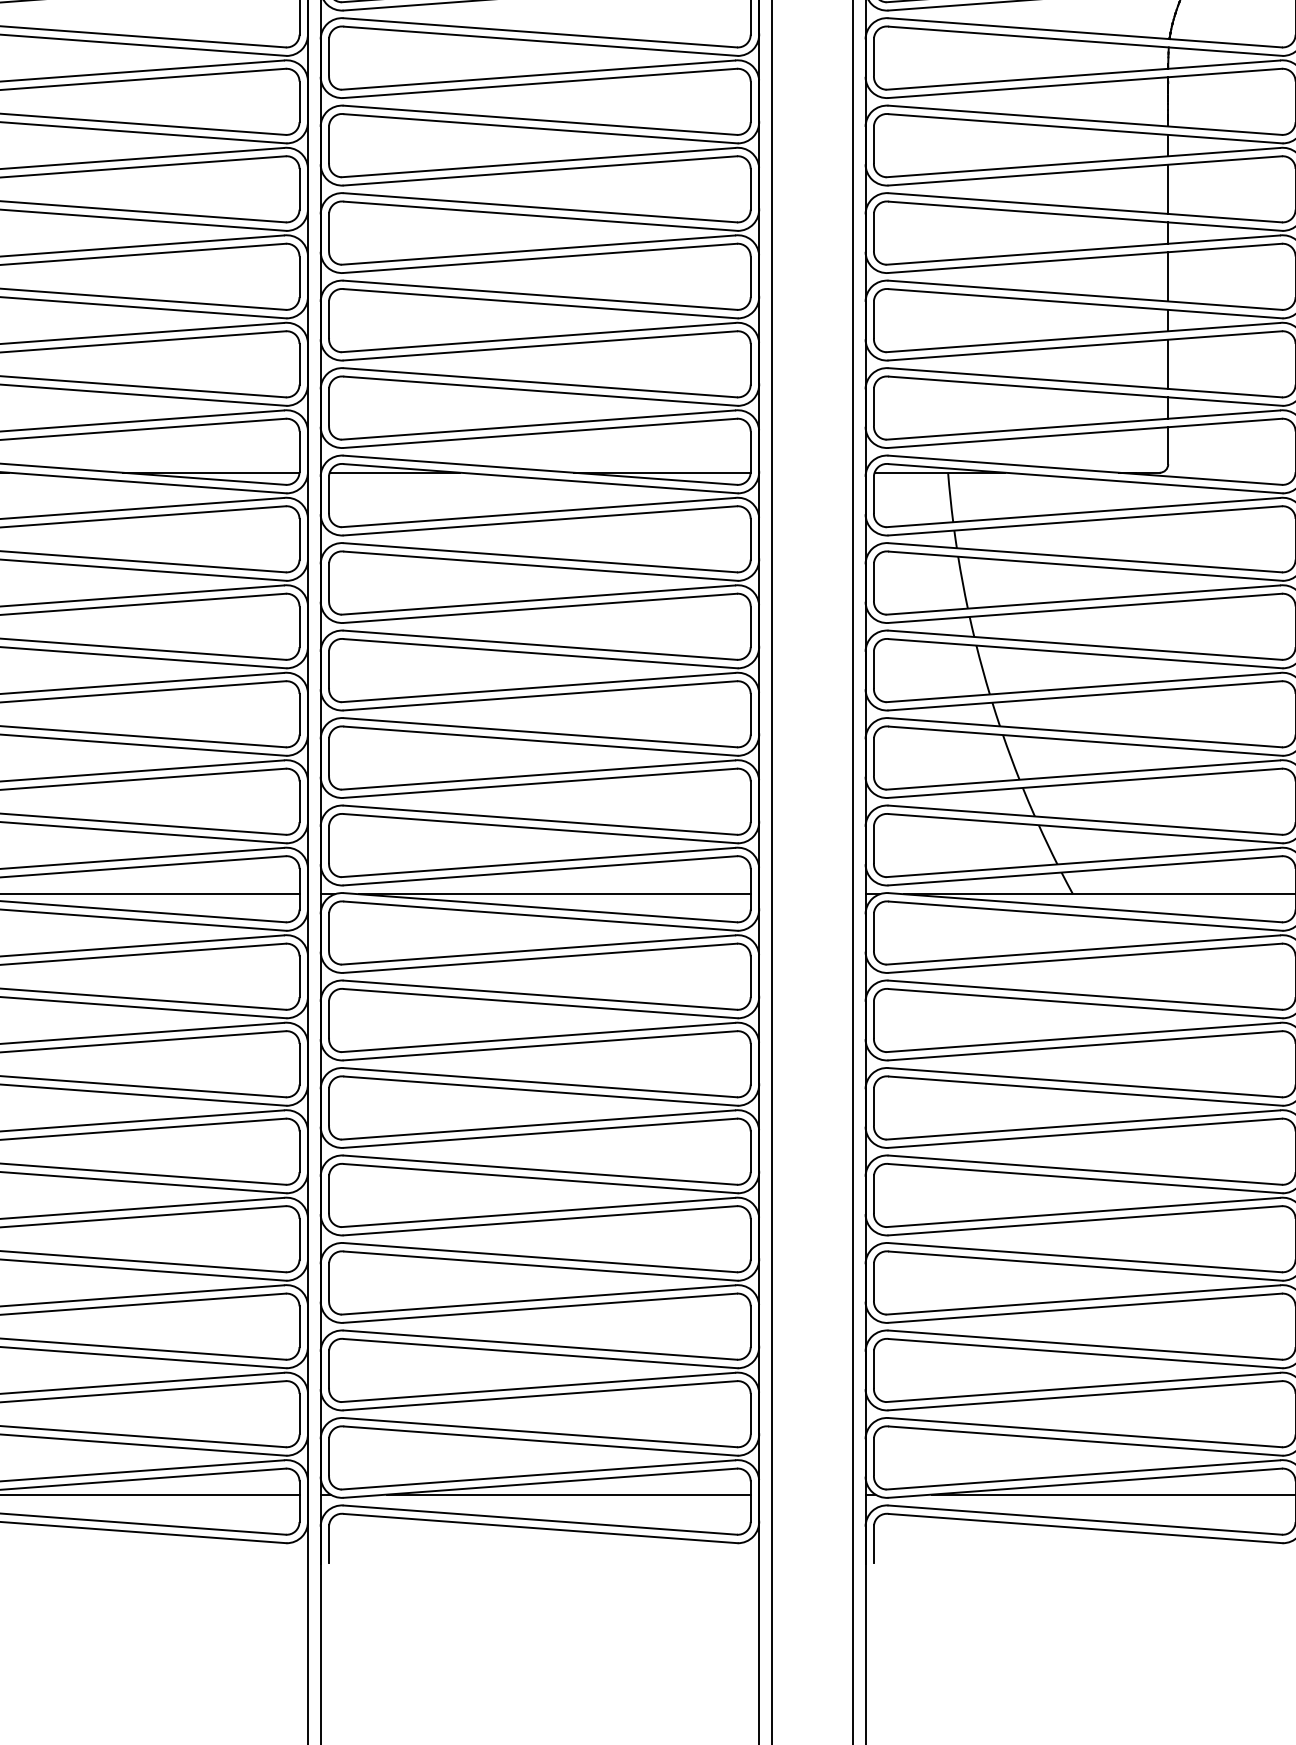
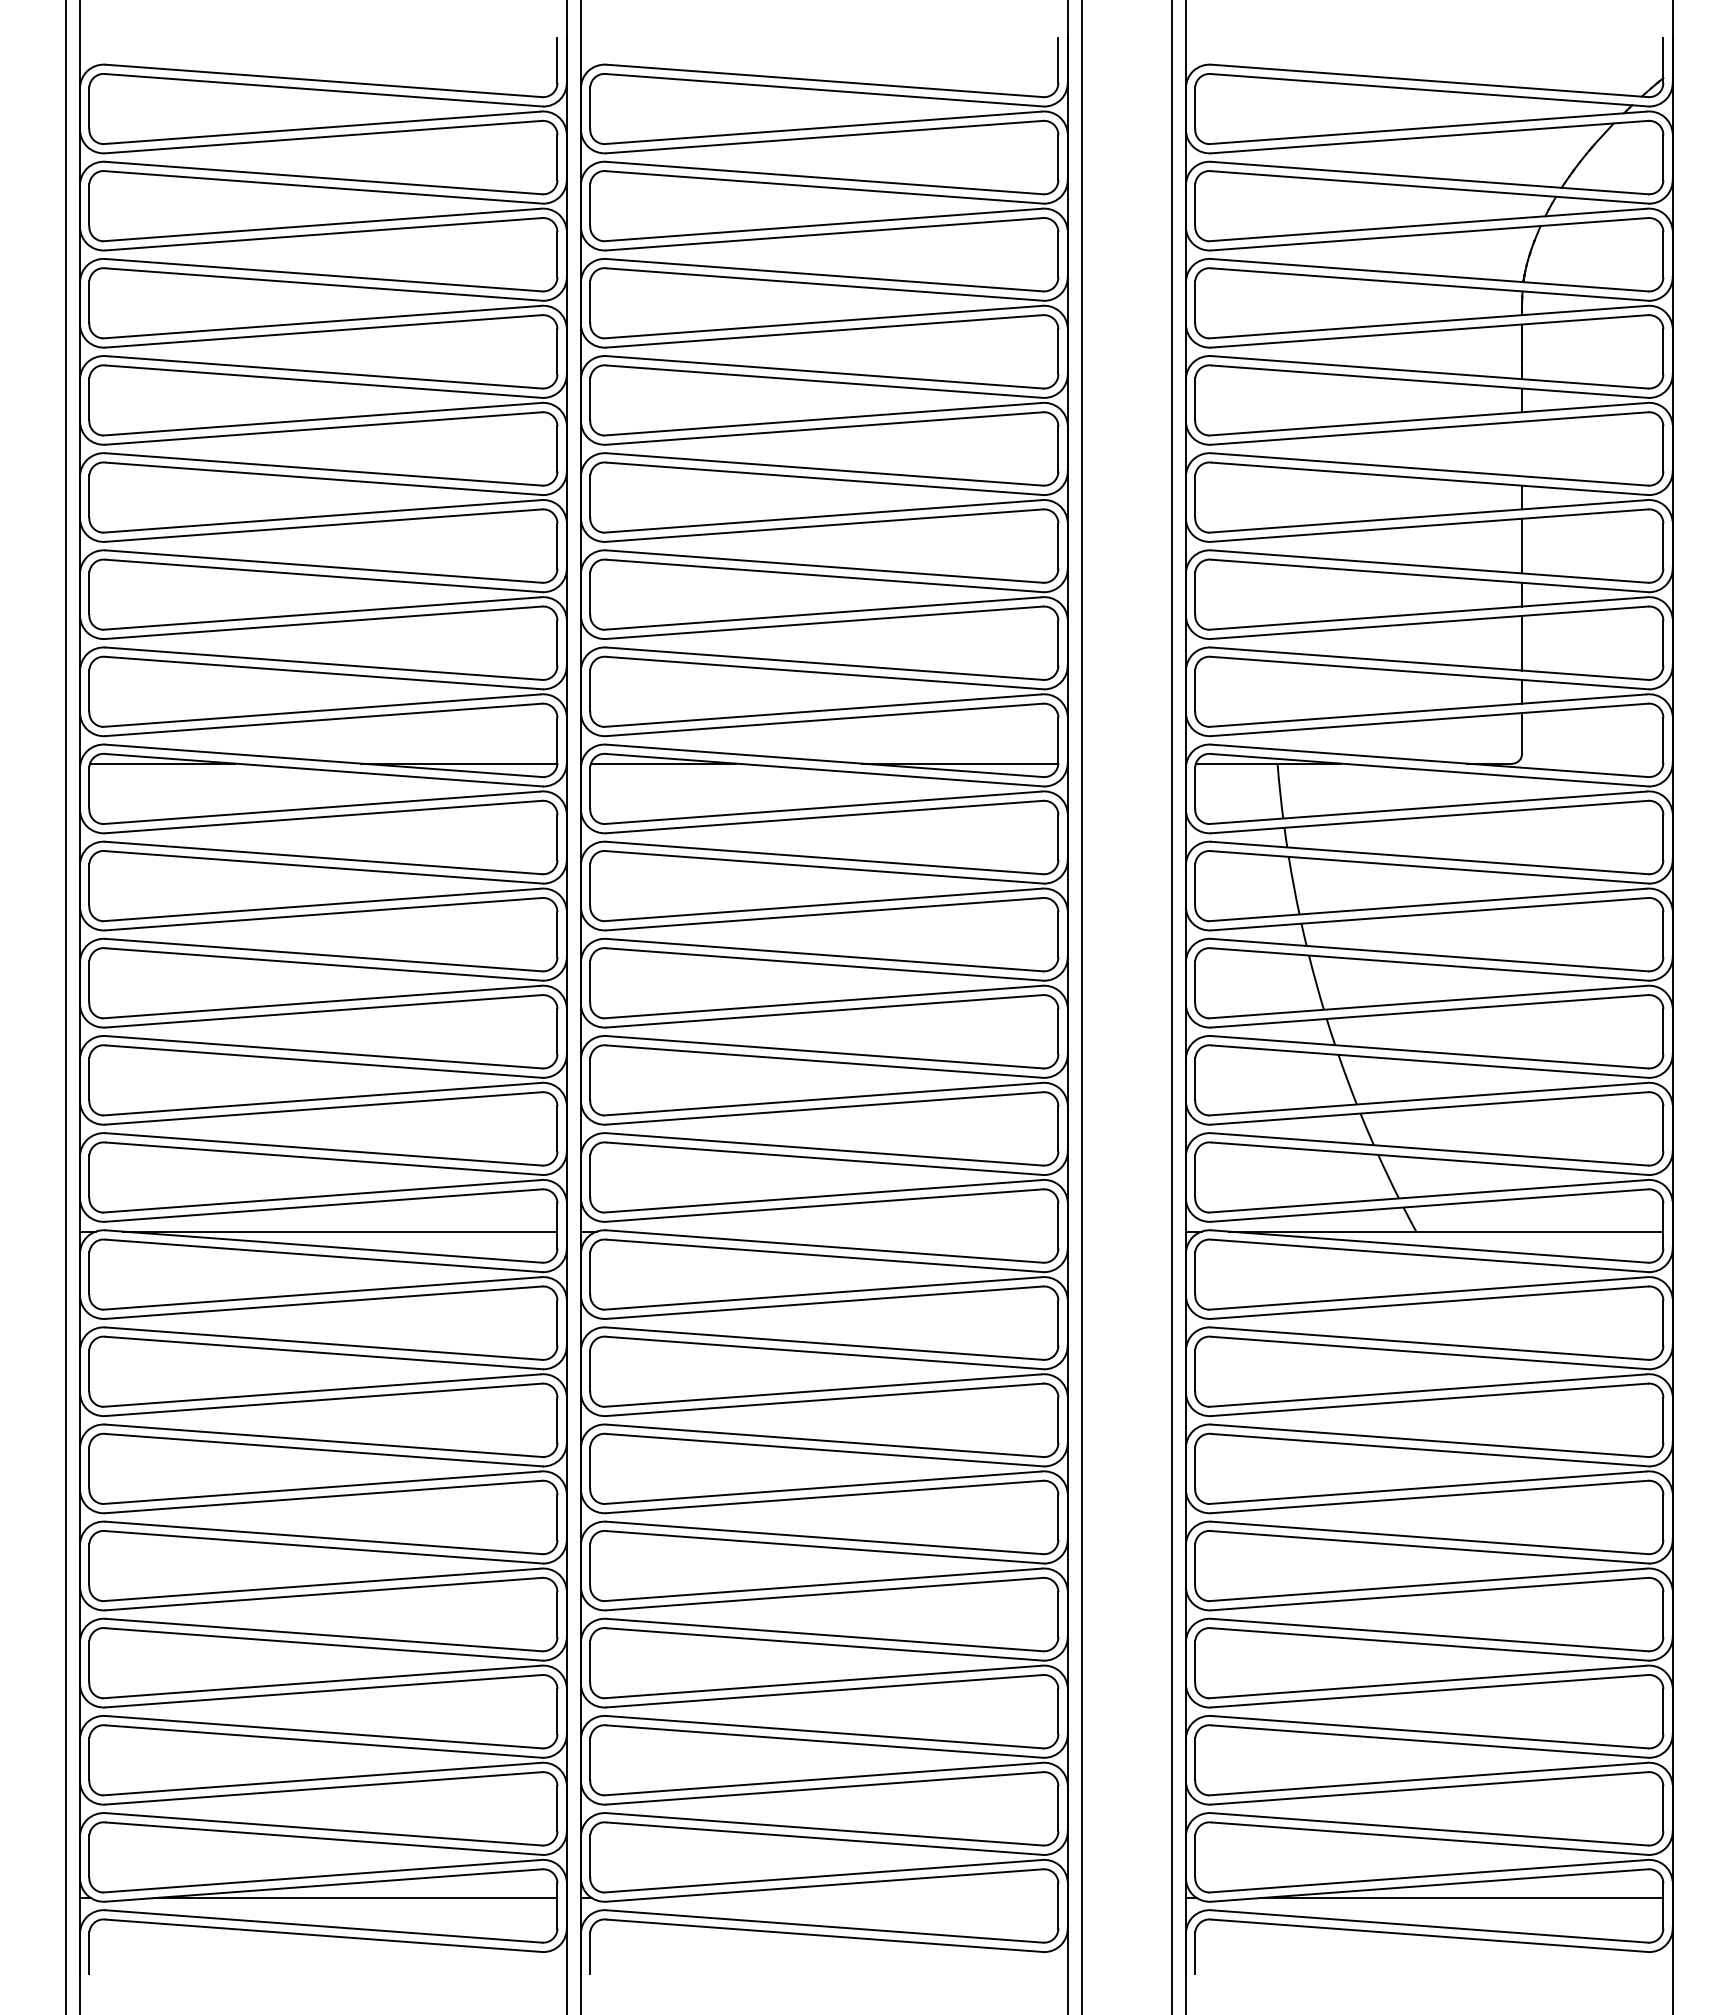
line: (1167, 188) -> (1521, 448), removed
line: (554, 894) -> (840, 1231), removed
line: (568, 1494) -> (856, 1898), removed

